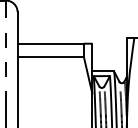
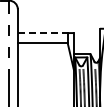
line: (50, 44) -> (42, 33), solid -> dashed

